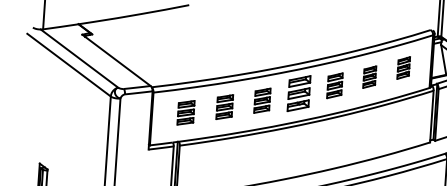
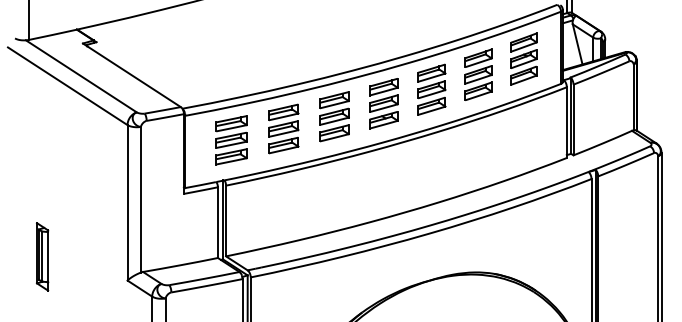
part: (403, 67) -> (523, 58), size x1.67
part: (369, 77) -> (478, 74), size x1.67
part: (334, 85) -> (431, 89), size x1.43
part: (262, 100) -> (334, 116), size x1.43
part: (224, 106) -> (283, 128), size x1.43
part: (186, 112) -> (231, 140), size x1.43

